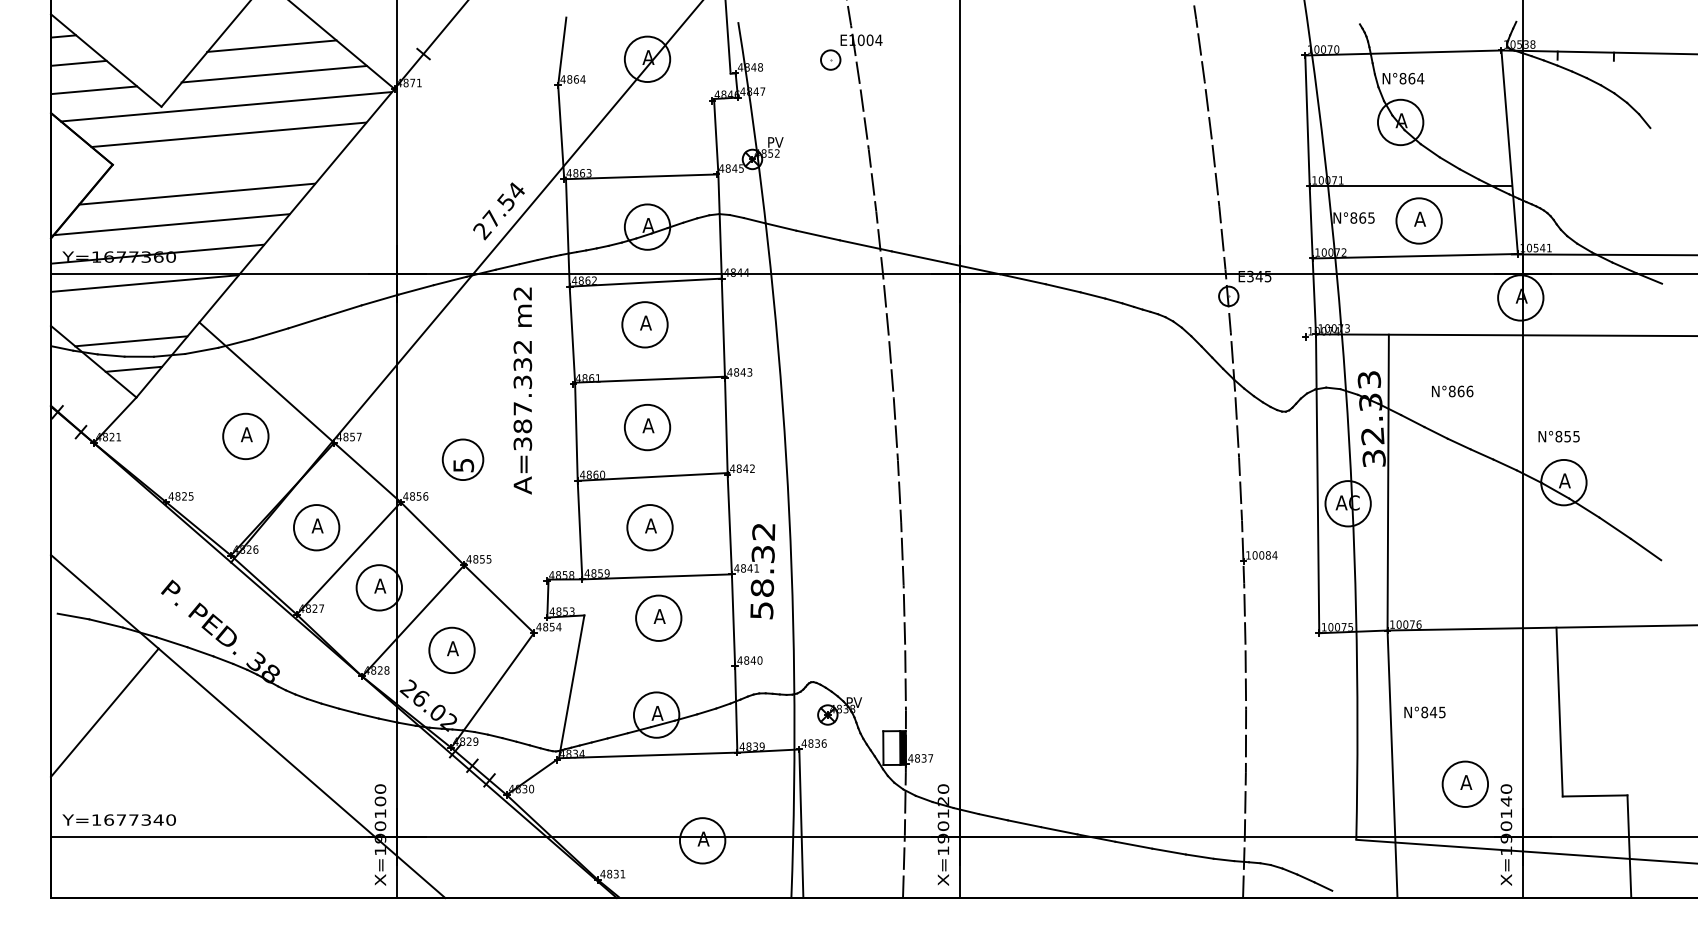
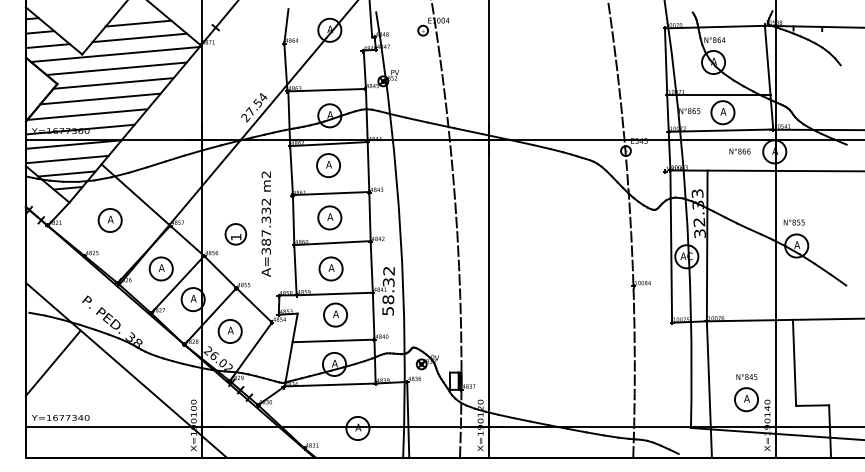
line: (222, 163) -> (113, 83), added
line: (130, 312) -> (66, 159), added
text: (521, 389) -> (265, 223), moved
text: (1451, 391) -> (739, 151), moved
part: (244, 436) -> (109, 220), moved
text: (464, 465) -> (236, 237), 5 -> 1
line: (654, 668) -> (333, 340), added
text: (1424, 711) -> (746, 376), moved

